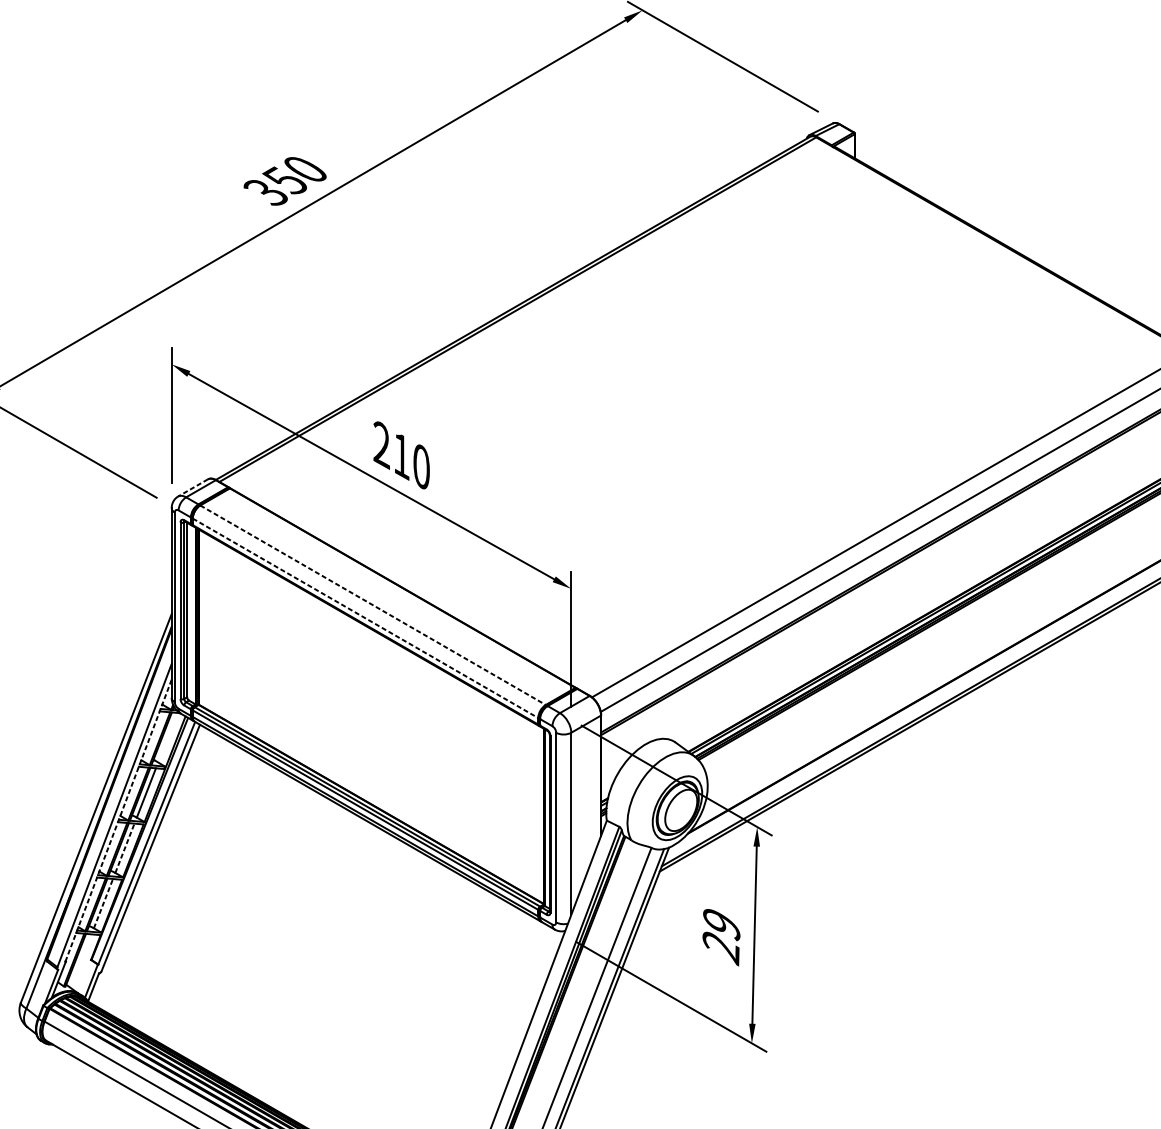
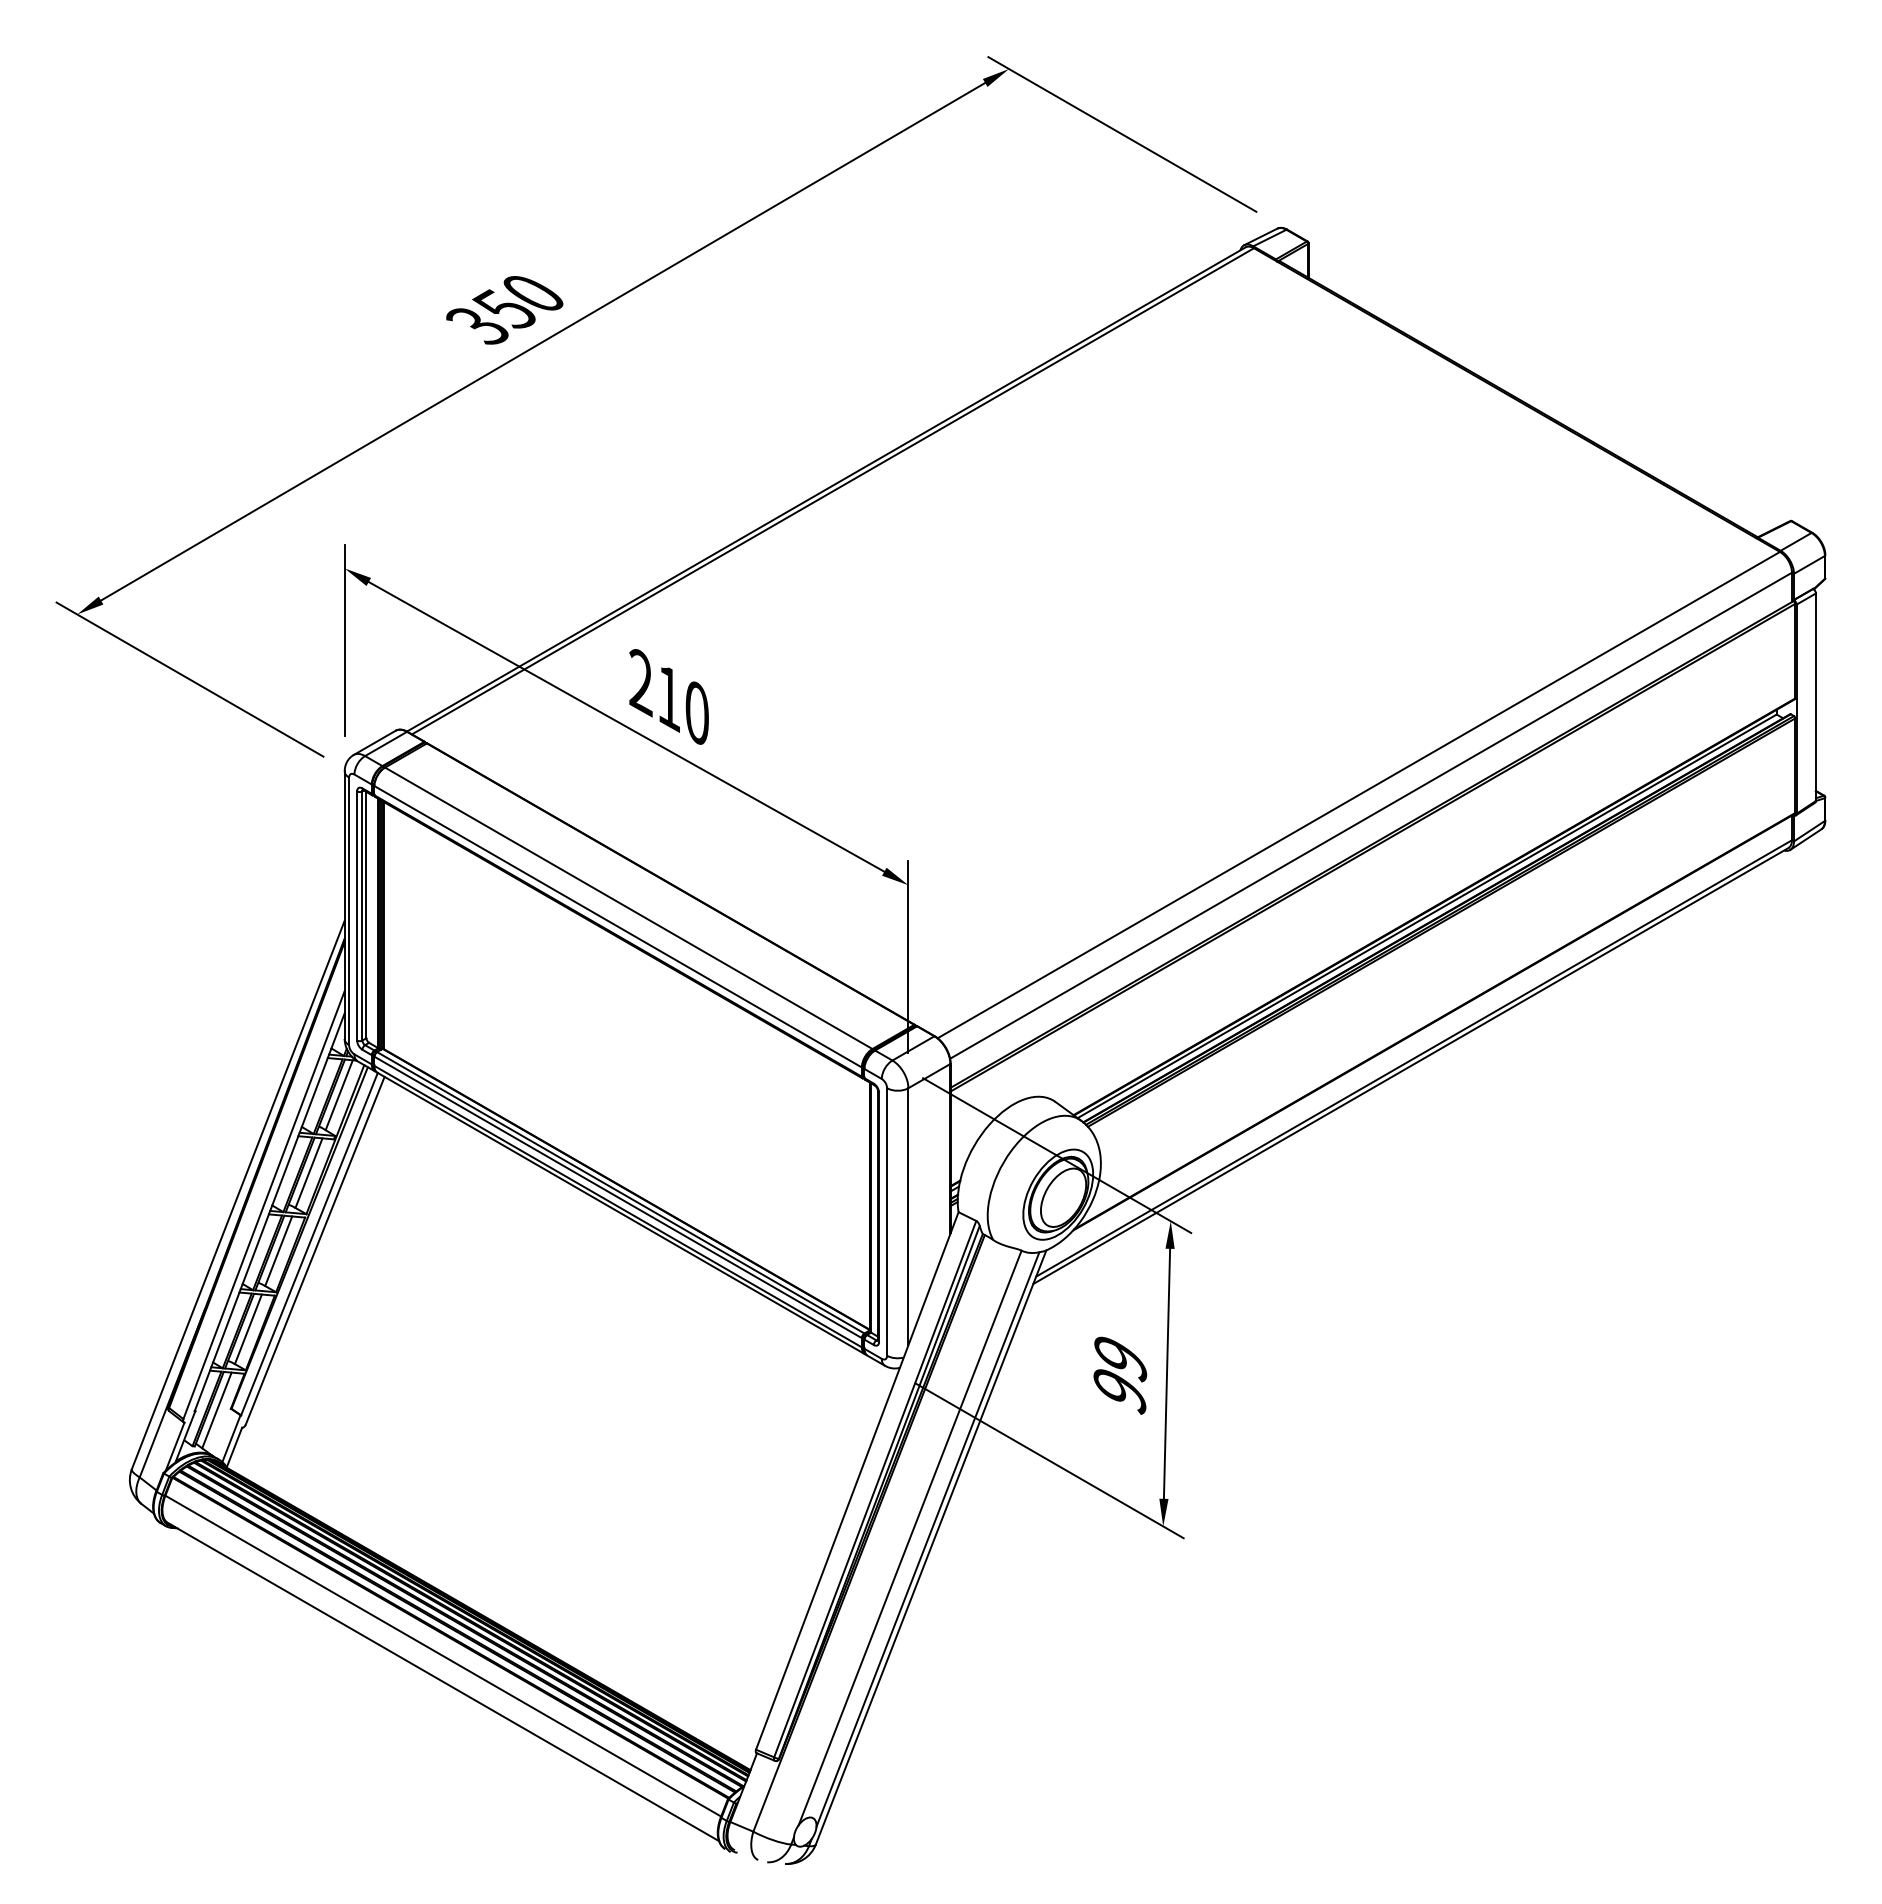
line: (192, 488) -> (374, 743), dashed -> solid
line: (373, 605) -> (629, 908), dashed -> solid
line: (365, 618) -> (618, 927), dashed -> solid
line: (167, 737) -> (338, 1095), added
line: (118, 820) -> (269, 1212), dashed -> solid
line: (124, 847) -> (278, 1250), dashed -> solid
line: (103, 903) -> (248, 1328), dashed -> solid
text: (721, 949) -> (1120, 1393), 29 -> 99
line: (80, 961) -> (216, 1410), added

